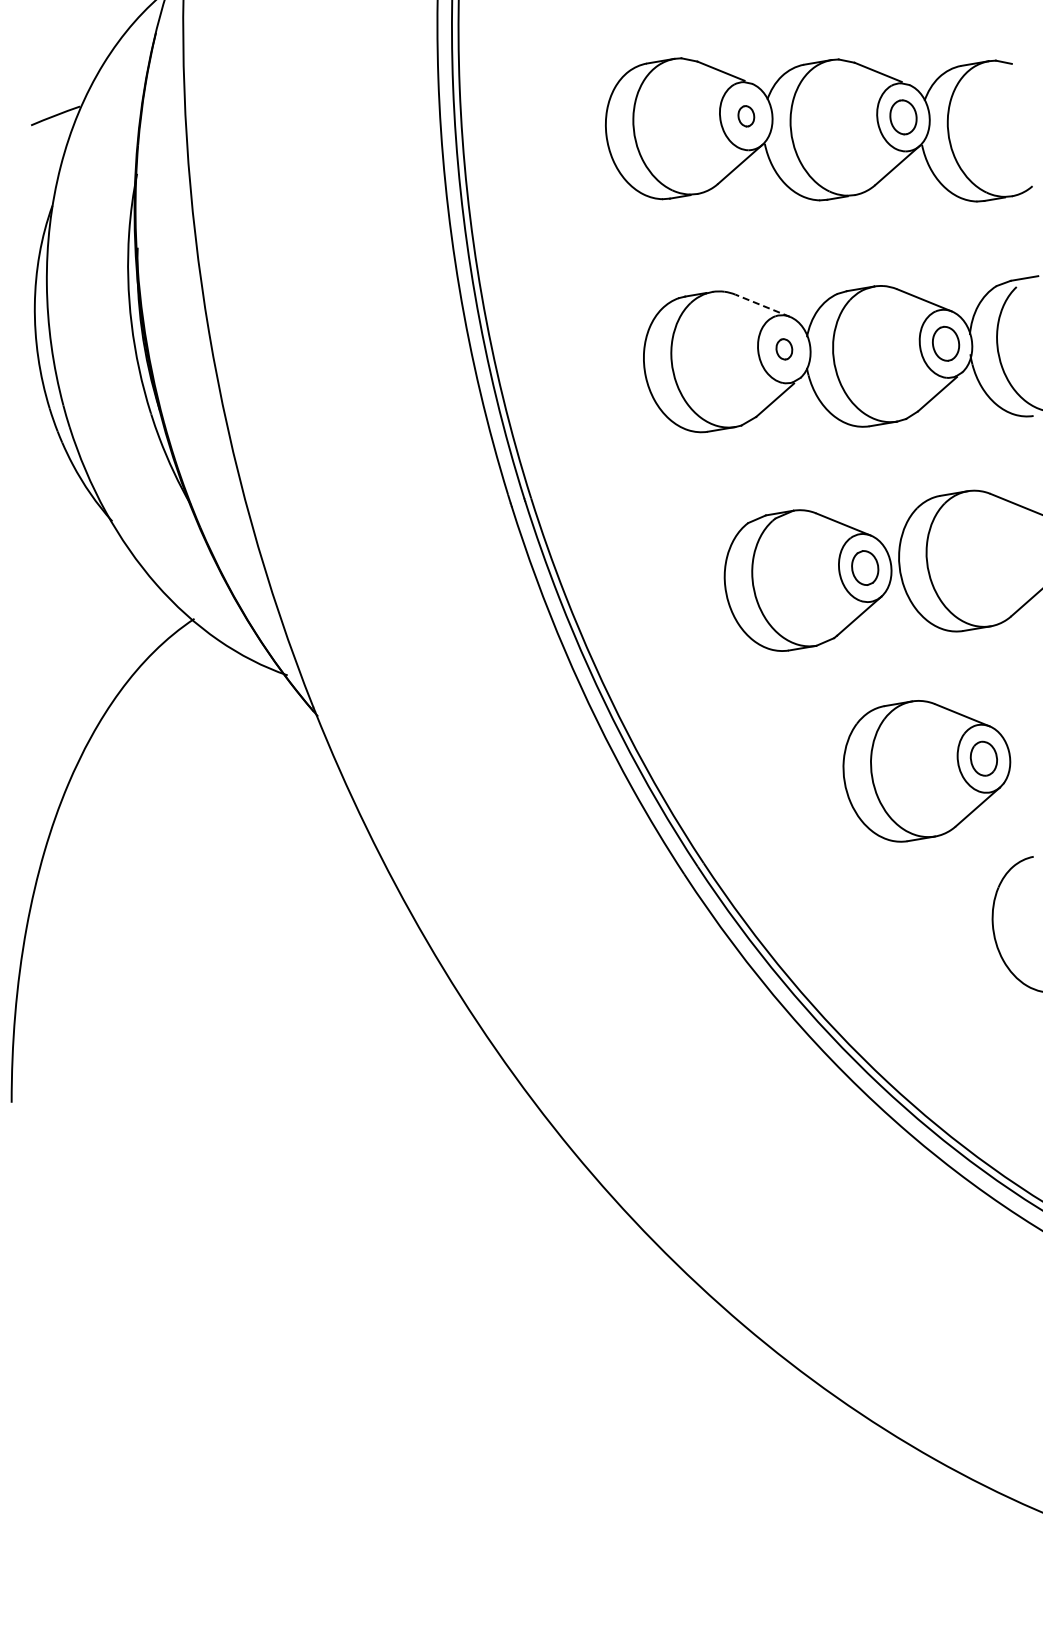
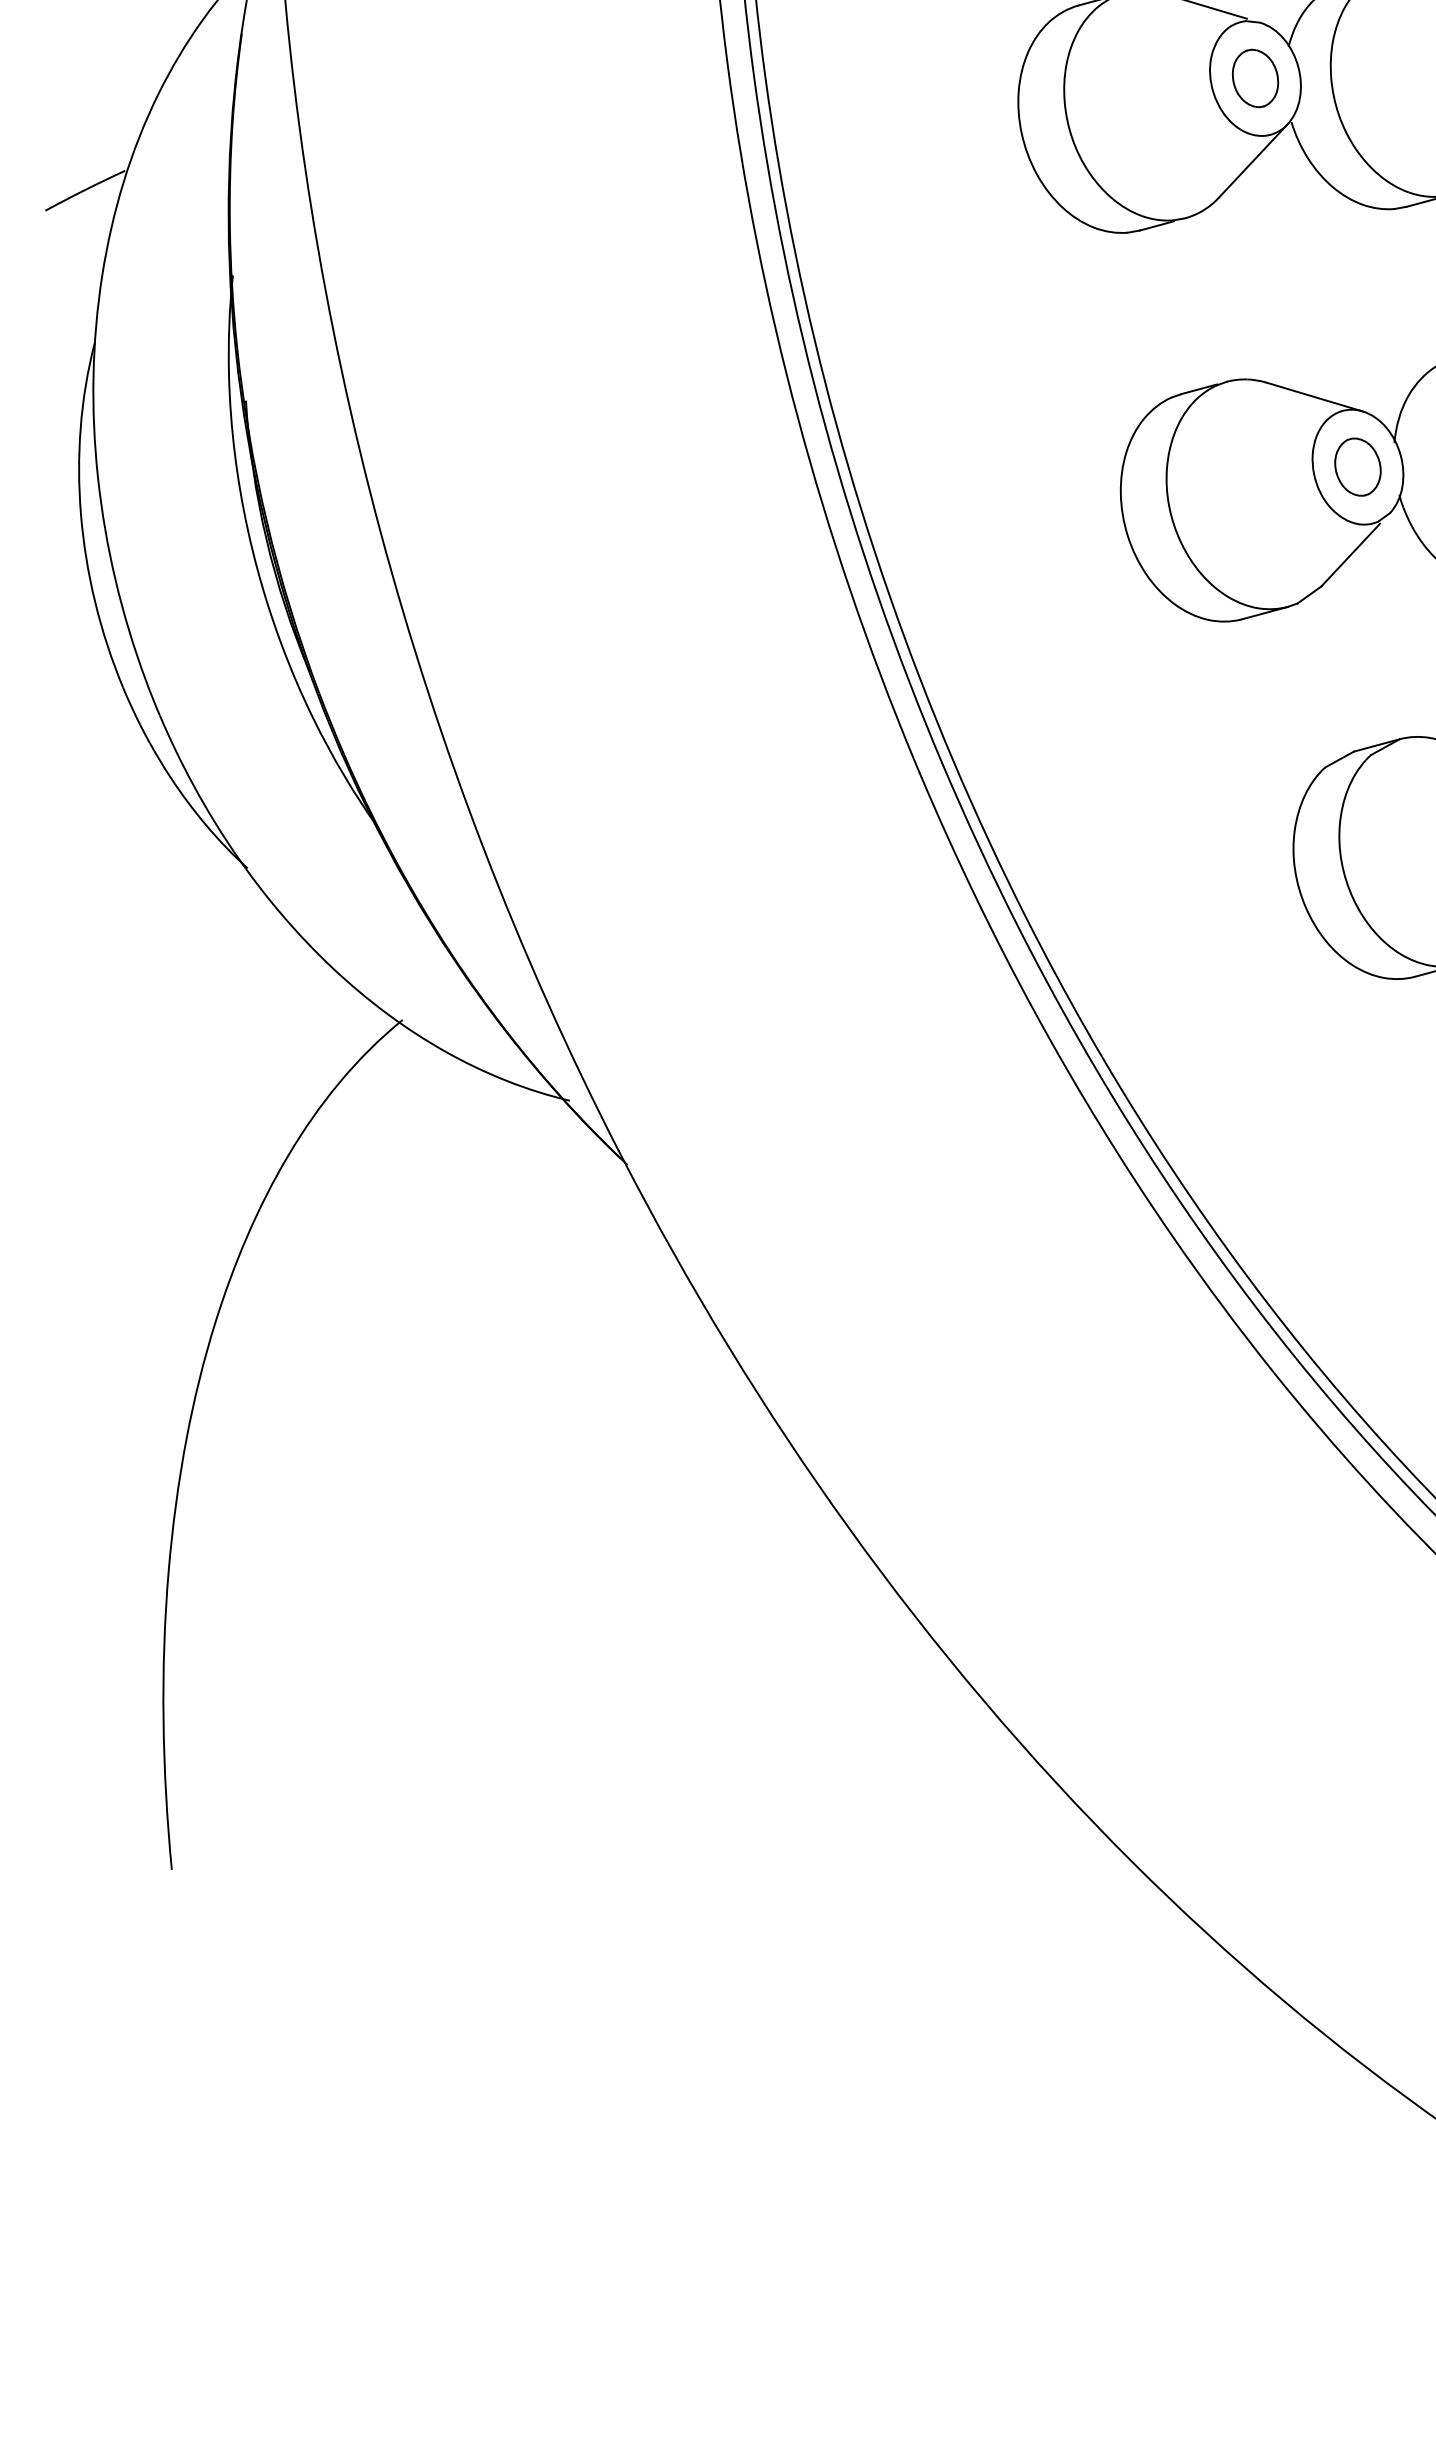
part: (746, 116) -> (1255, 78), size x1.67
line: (762, 305) -> (1313, 396), dashed -> solid
part: (784, 349) -> (1358, 467), size x1.67

